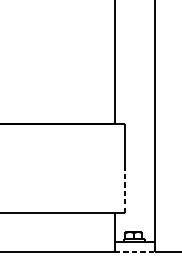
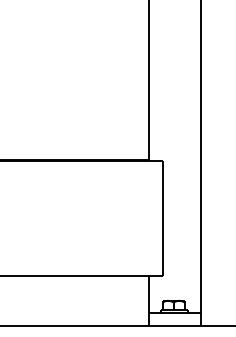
line: (125, 190) -> (162, 247), dashed -> solid
line: (134, 251) -> (174, 326), dashed -> solid

